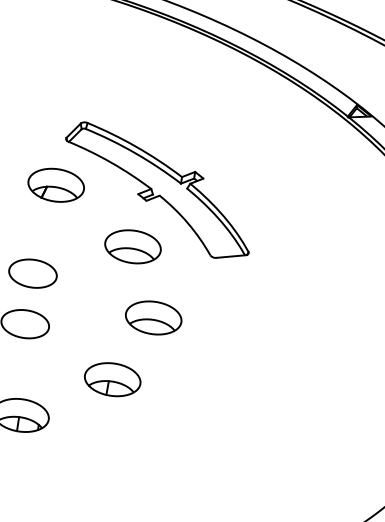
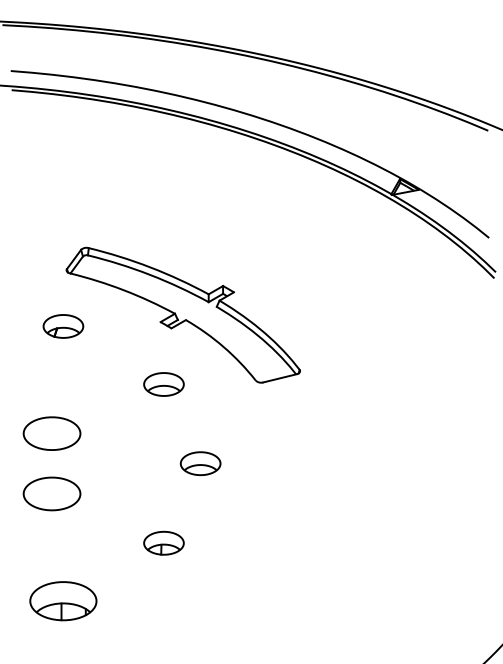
part: (56, 185) -> (63, 326), size x0.6
part: (132, 246) -> (163, 384), size x0.6
part: (153, 317) -> (200, 463), size x0.6
part: (112, 379) -> (163, 543), size x0.6

